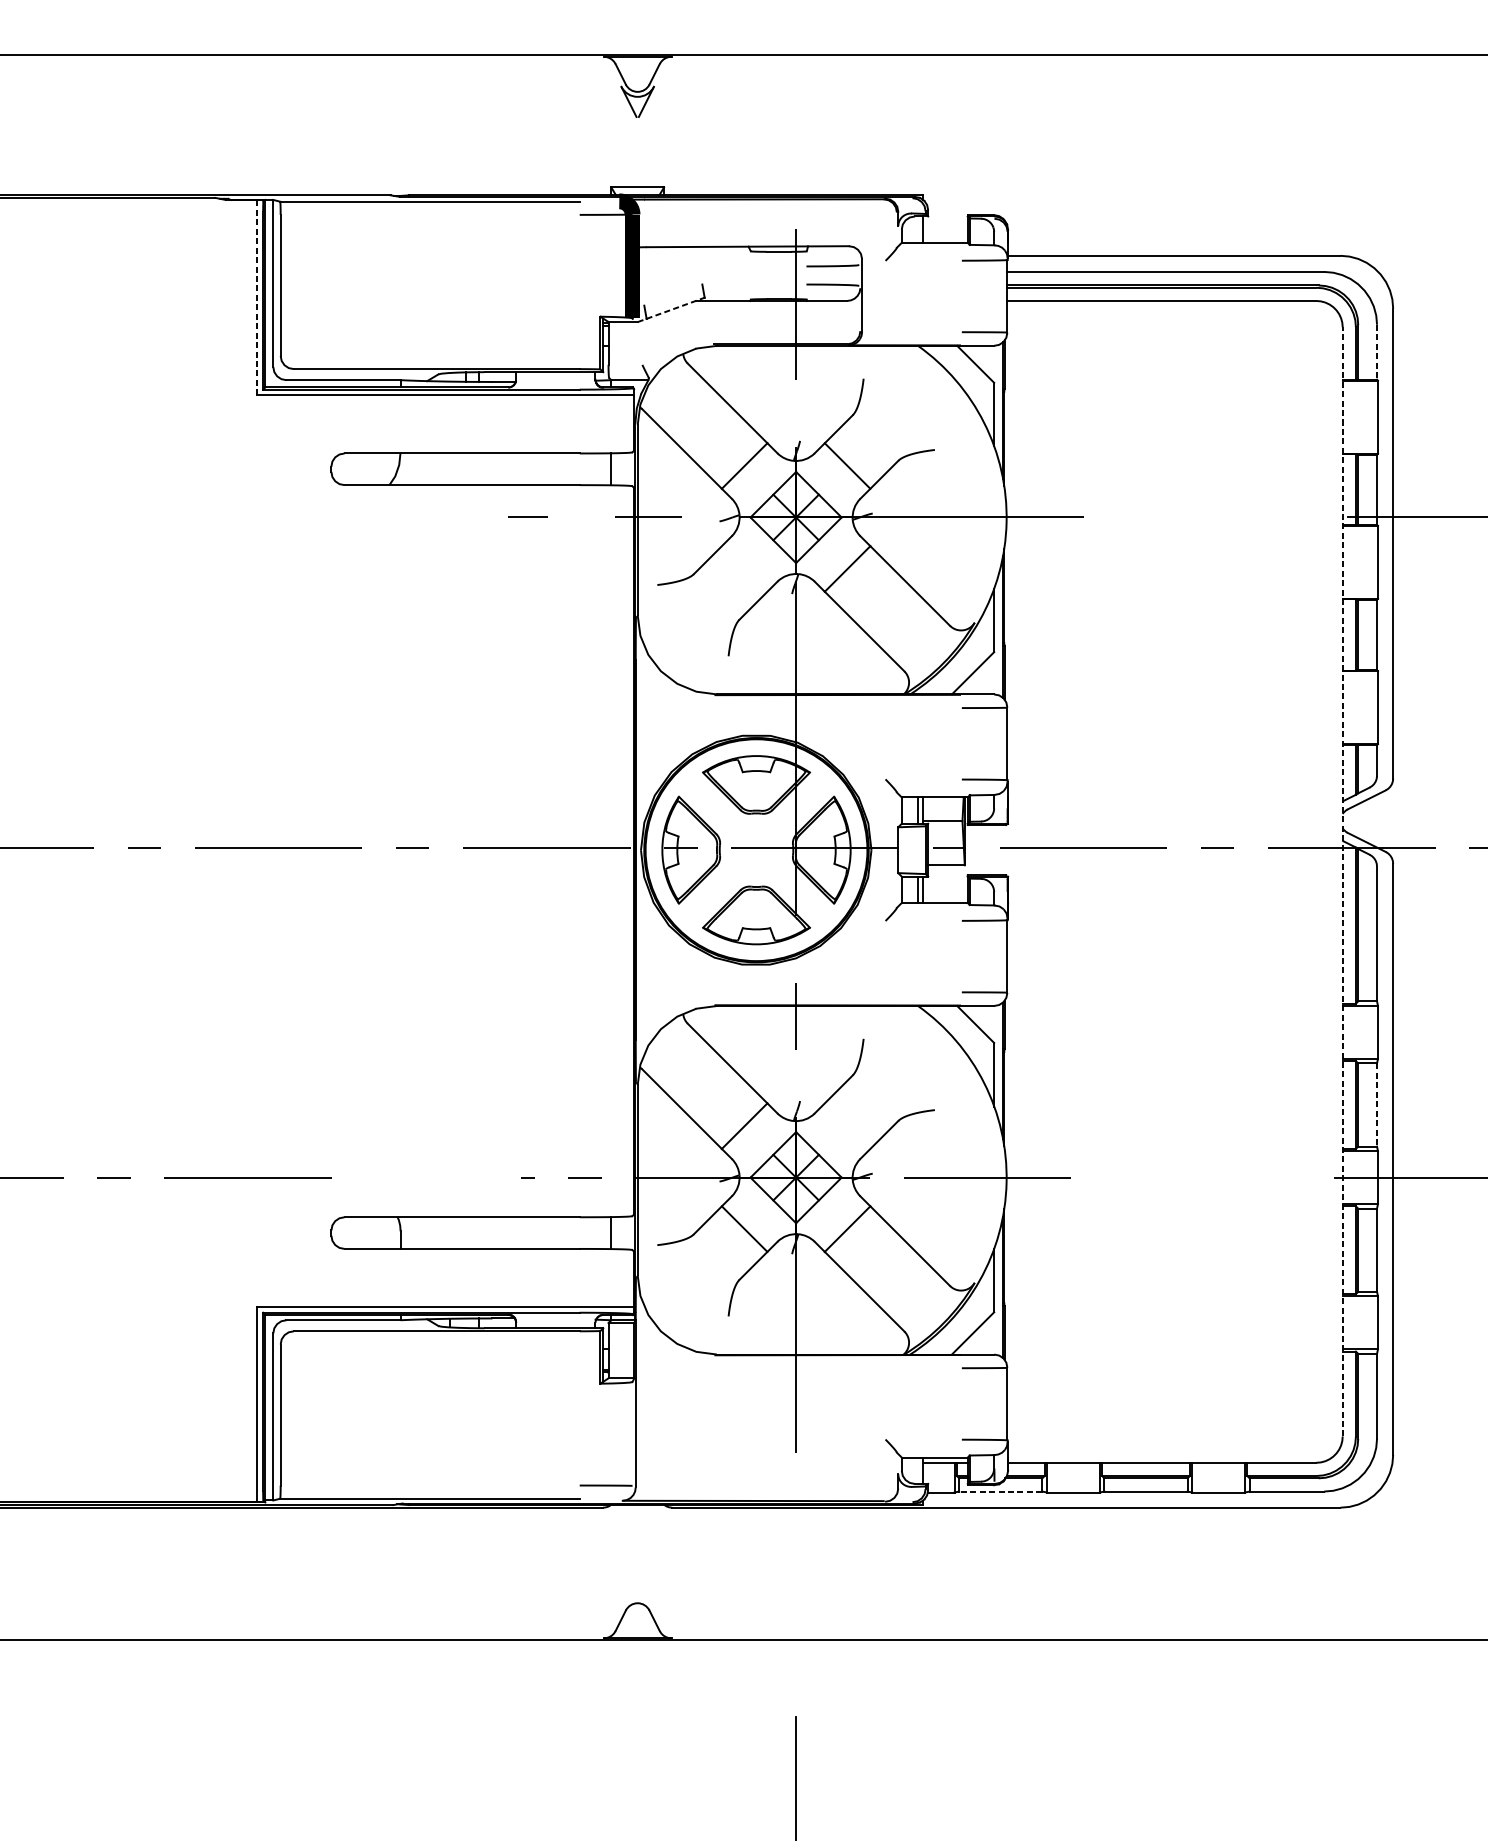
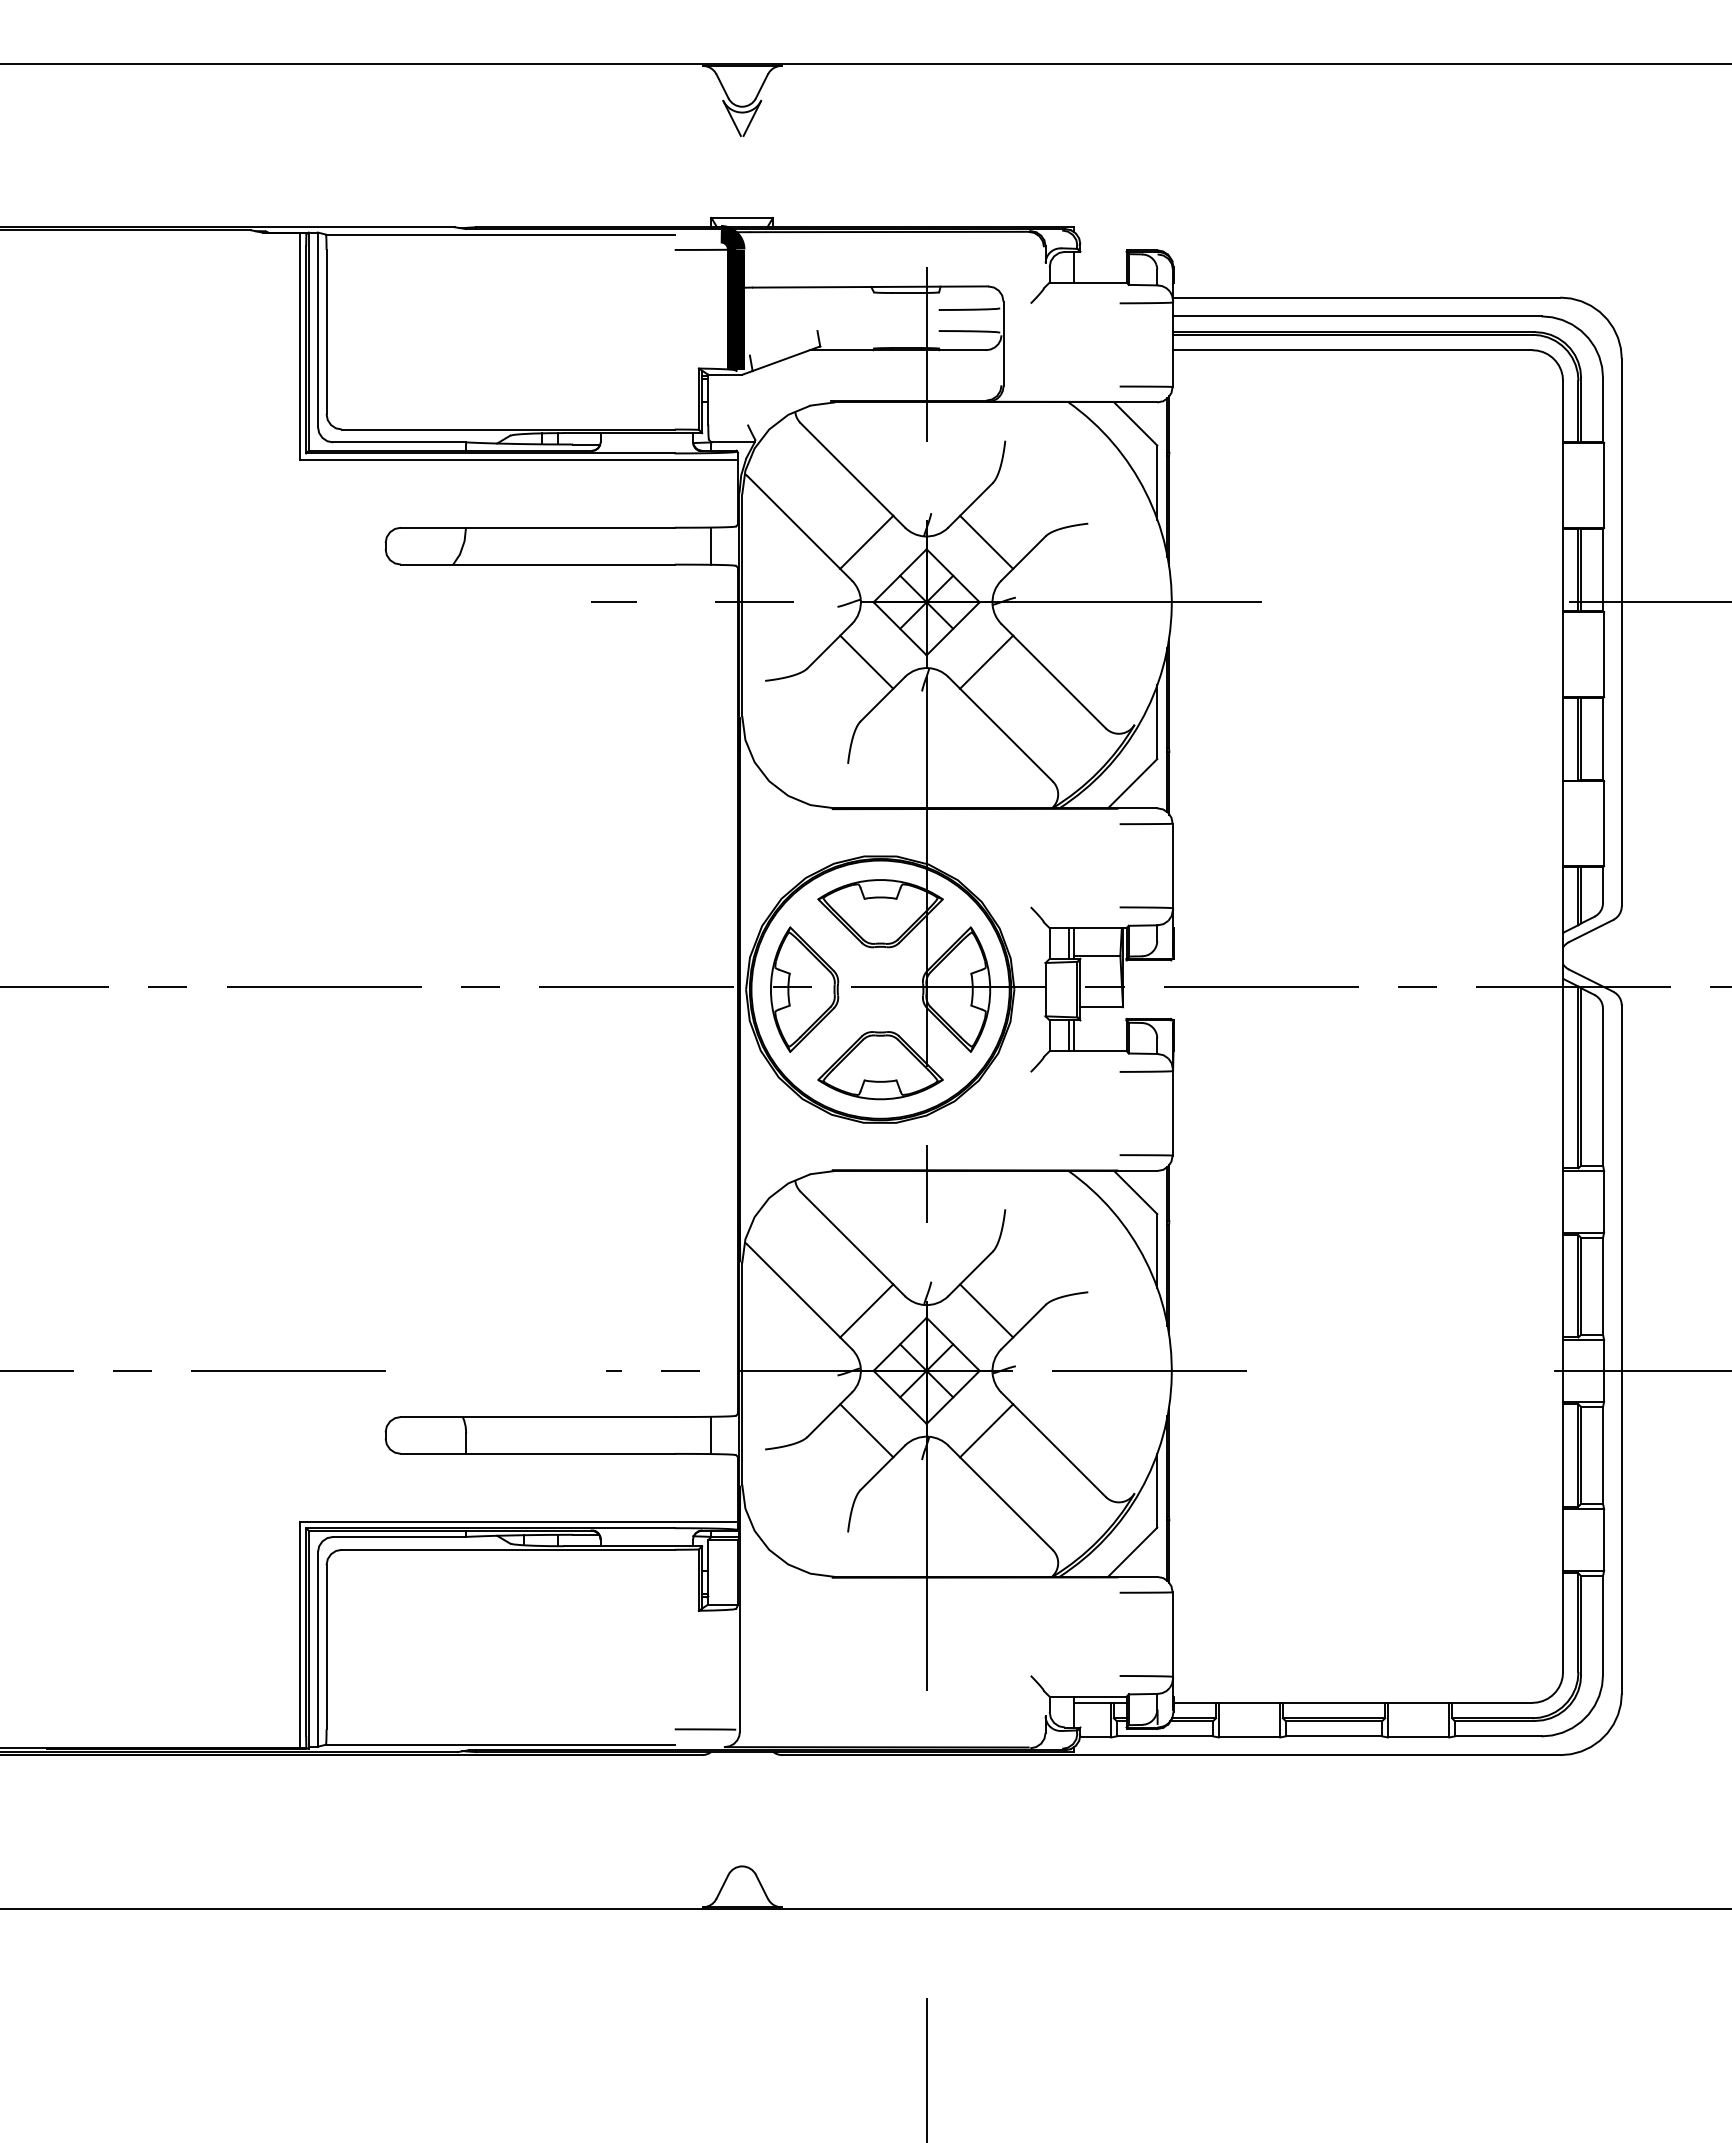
line: (257, 298) -> (299, 347), dashed -> solid
line: (671, 309) -> (781, 360), dashed -> solid
line: (1377, 351) -> (1603, 409), dashed -> solid
line: (744, 568) -> (866, 661), added
line: (1343, 881) -> (1563, 1026), dashed -> solid
line: (1377, 1105) -> (1603, 1286), dashed -> solid
line: (847, 1125) -> (986, 1310), added
line: (1000, 1491) -> (1164, 1736), dashed -> solid

